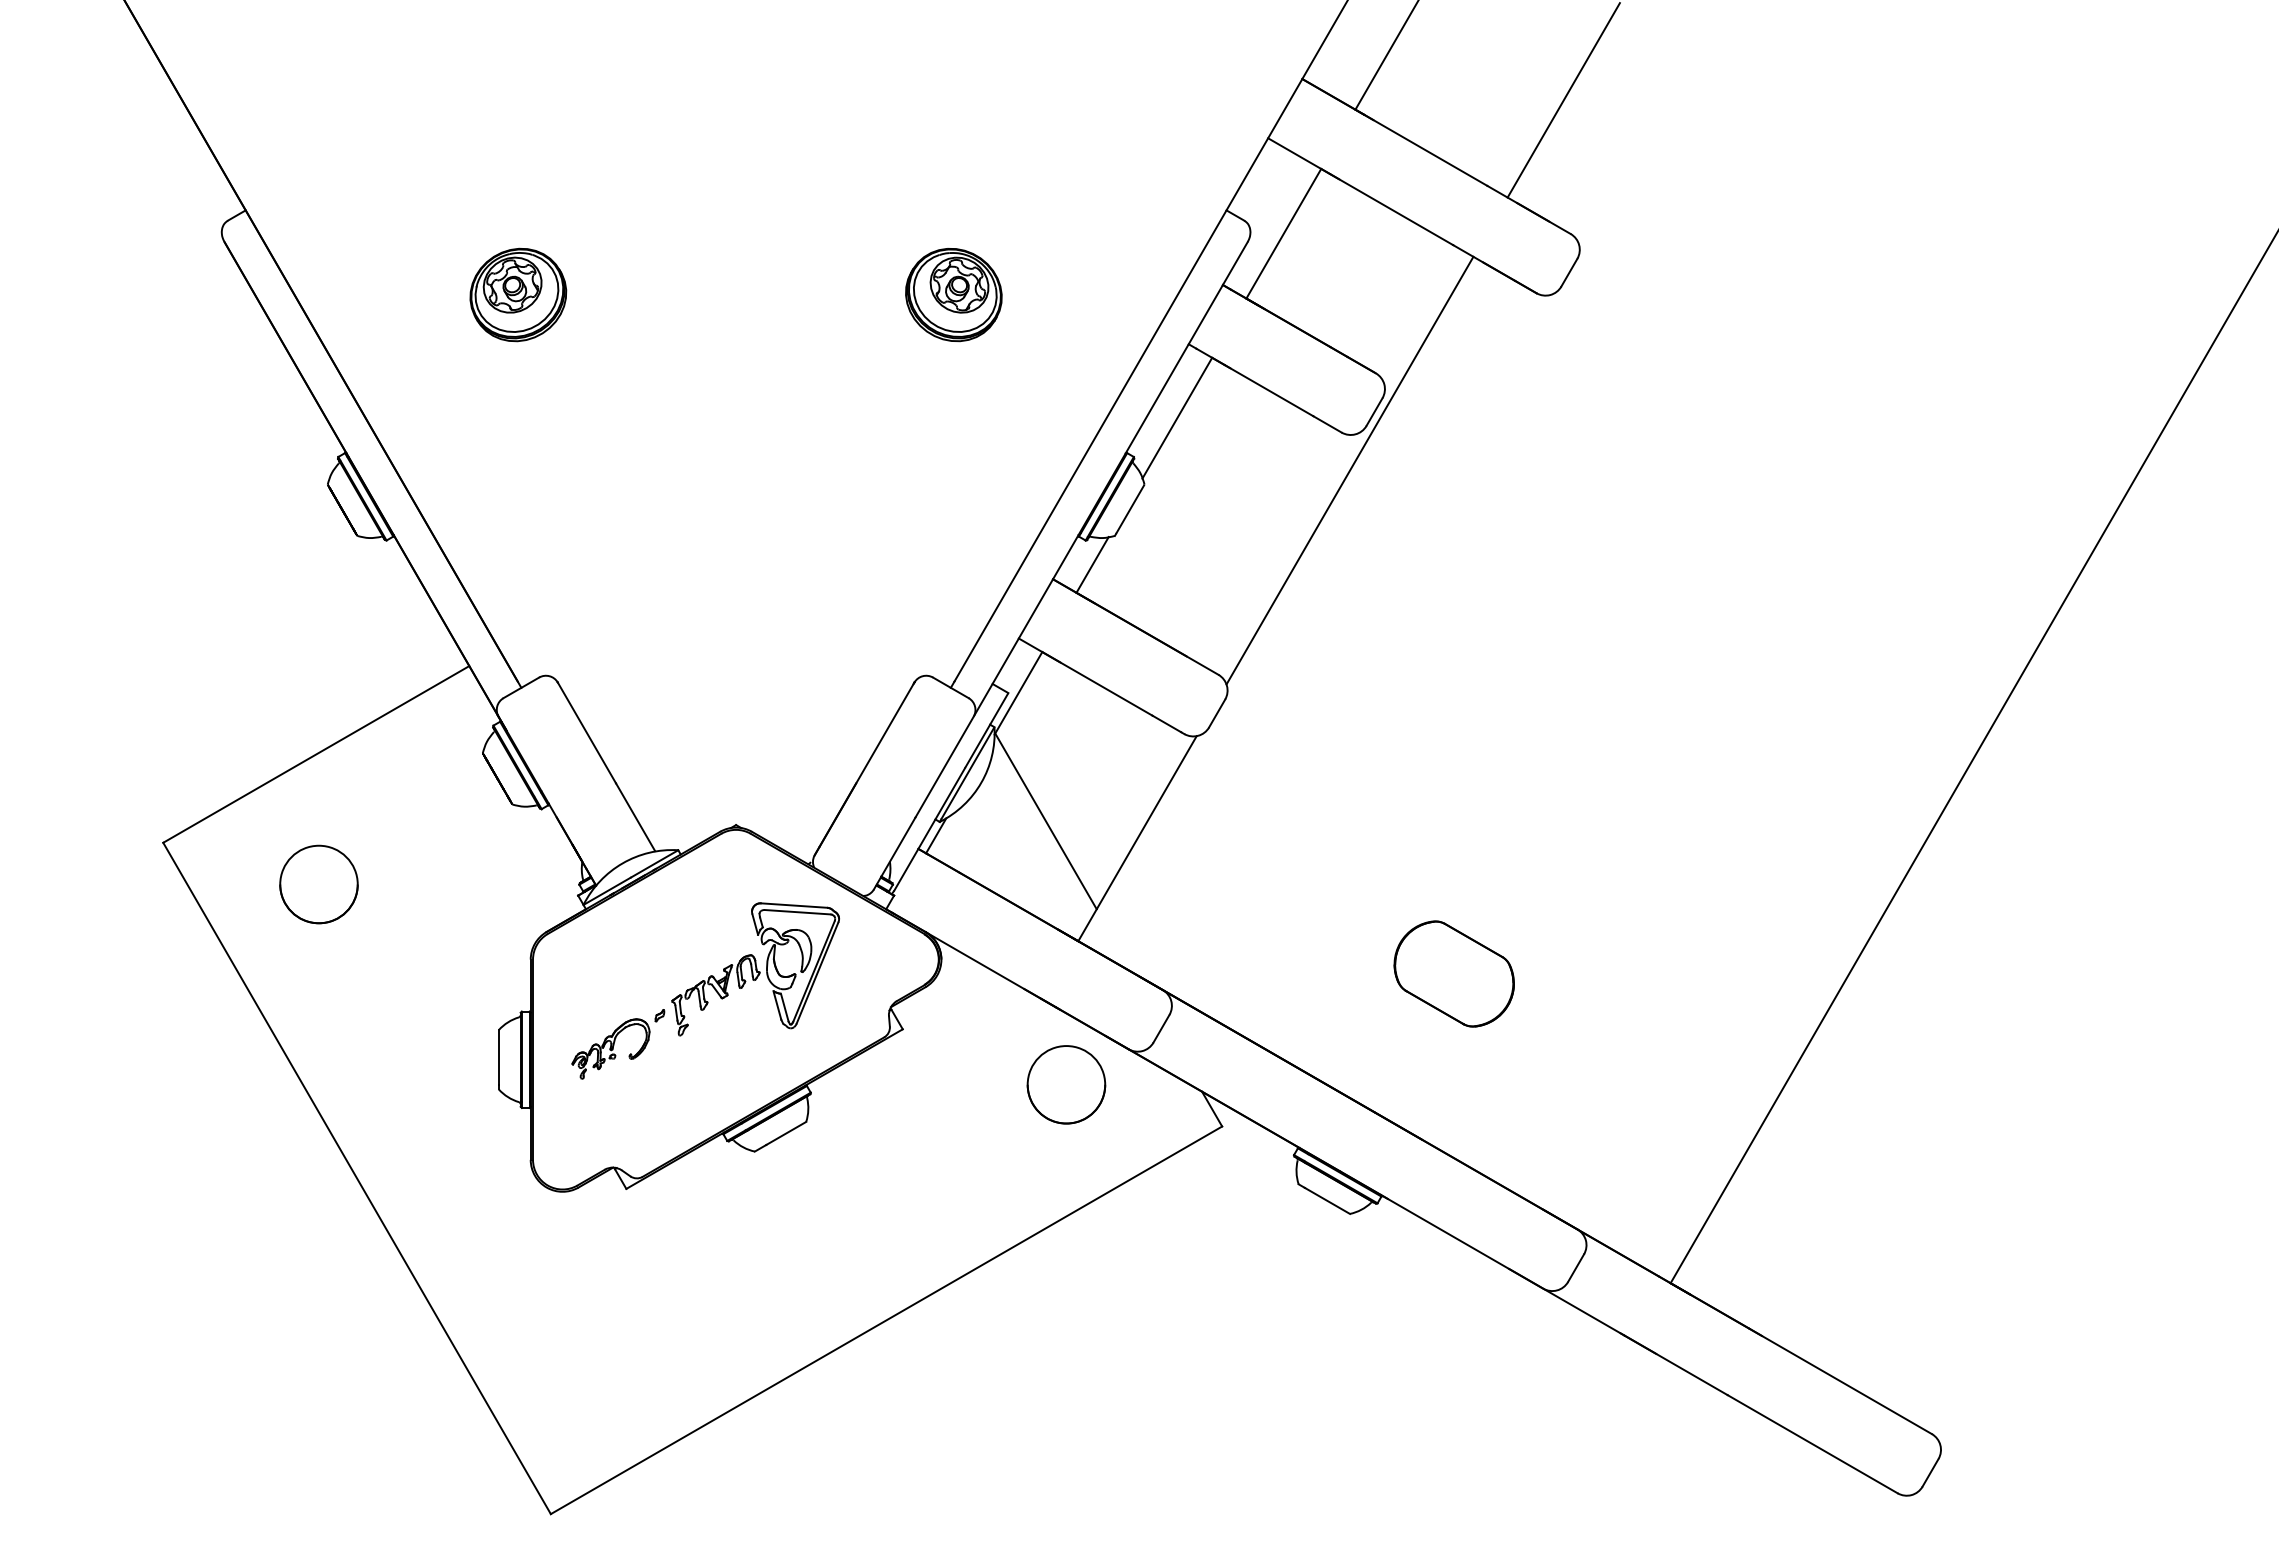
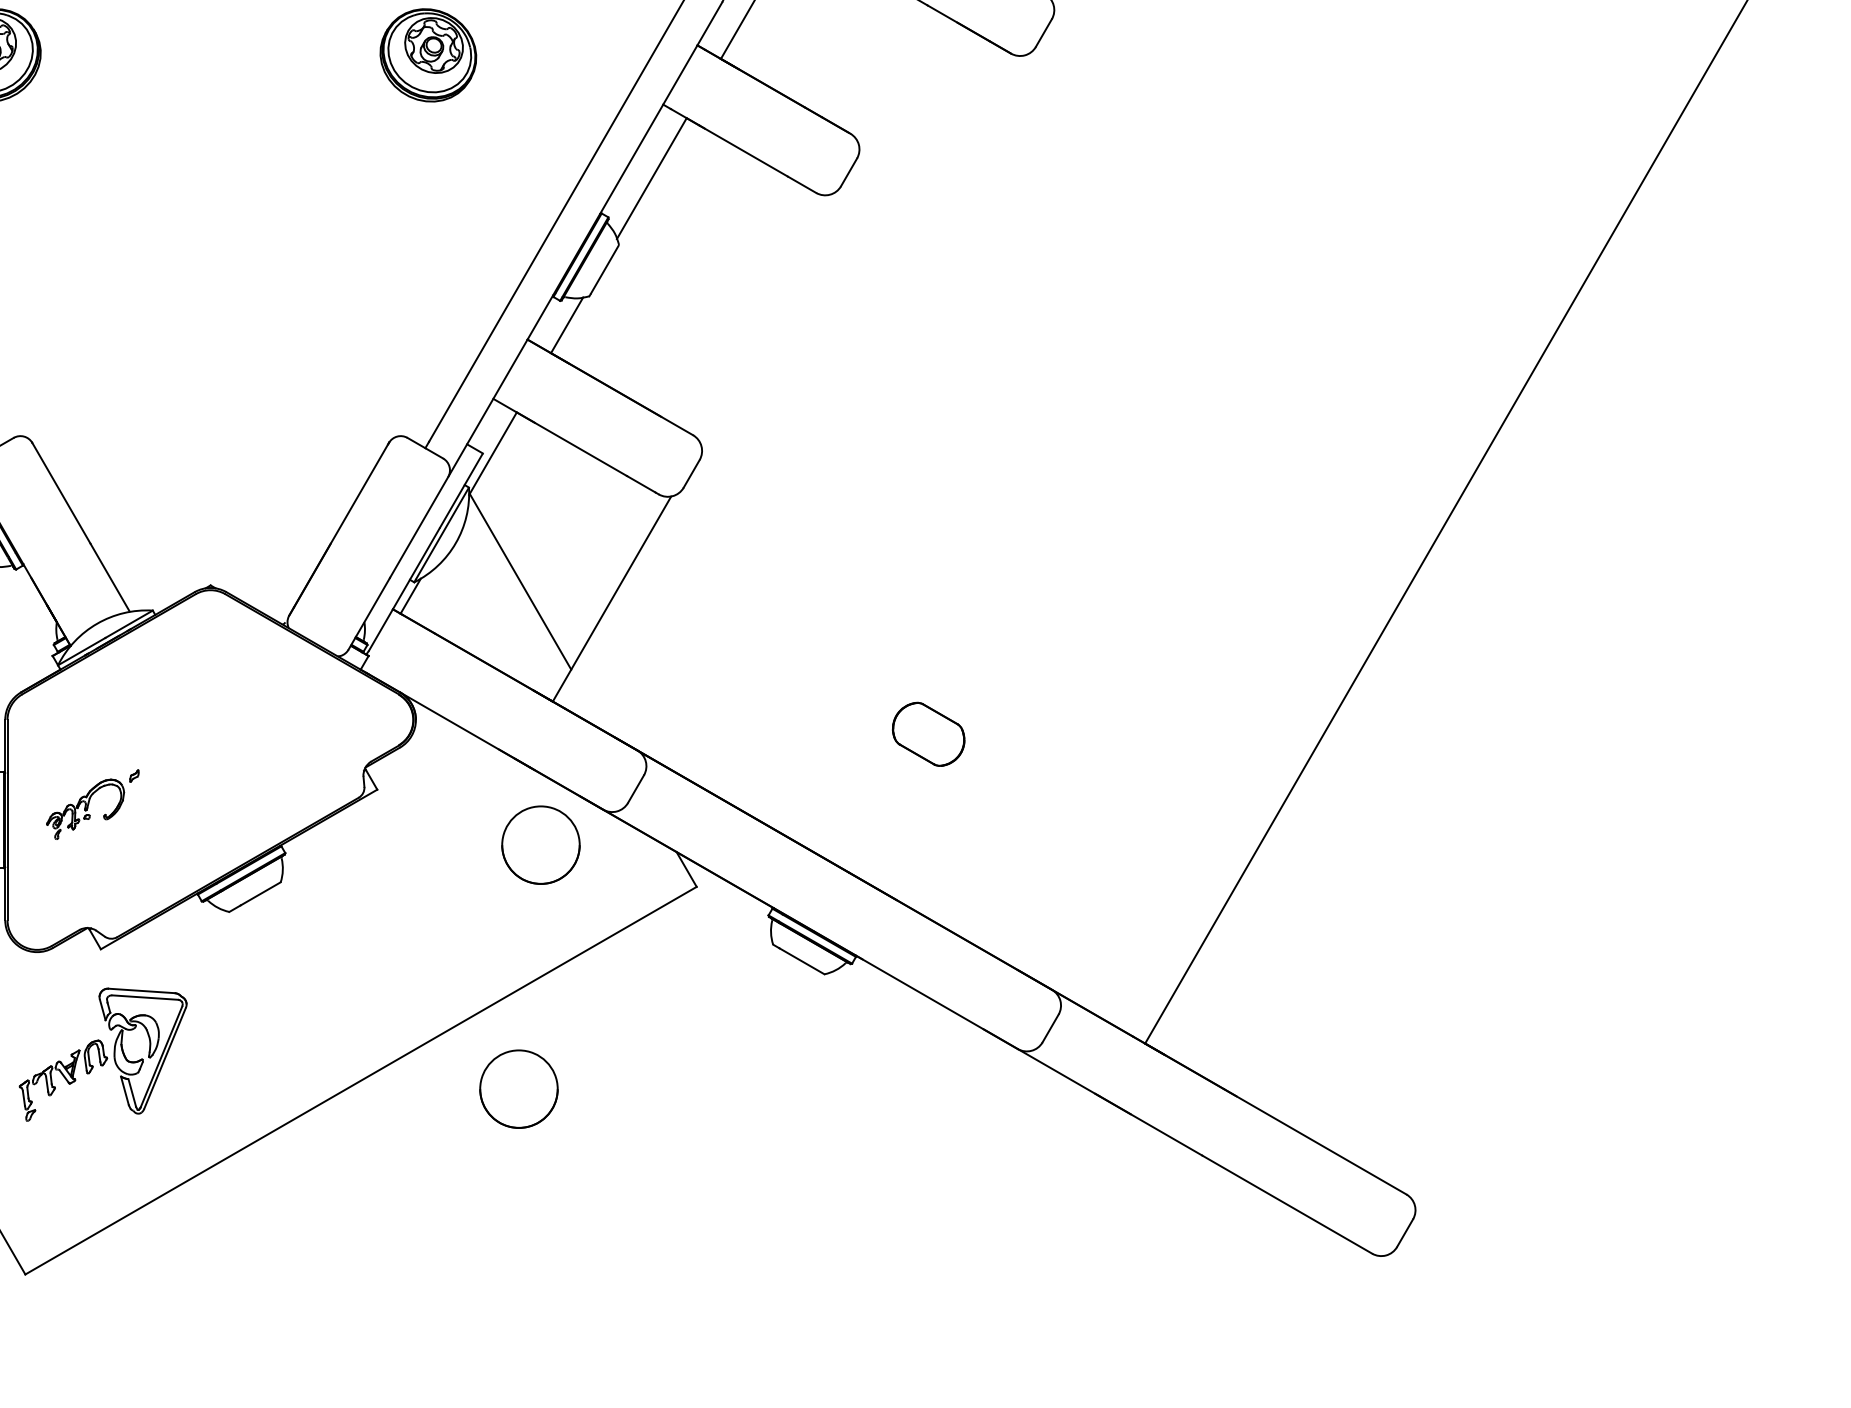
line: (1349, 470) -> (824, 230), removed
part: (755, 969) -> (103, 1054), moved
part: (1453, 973) -> (928, 733), size x0.6
part: (1044, 1328) -> (519, 1088), added

